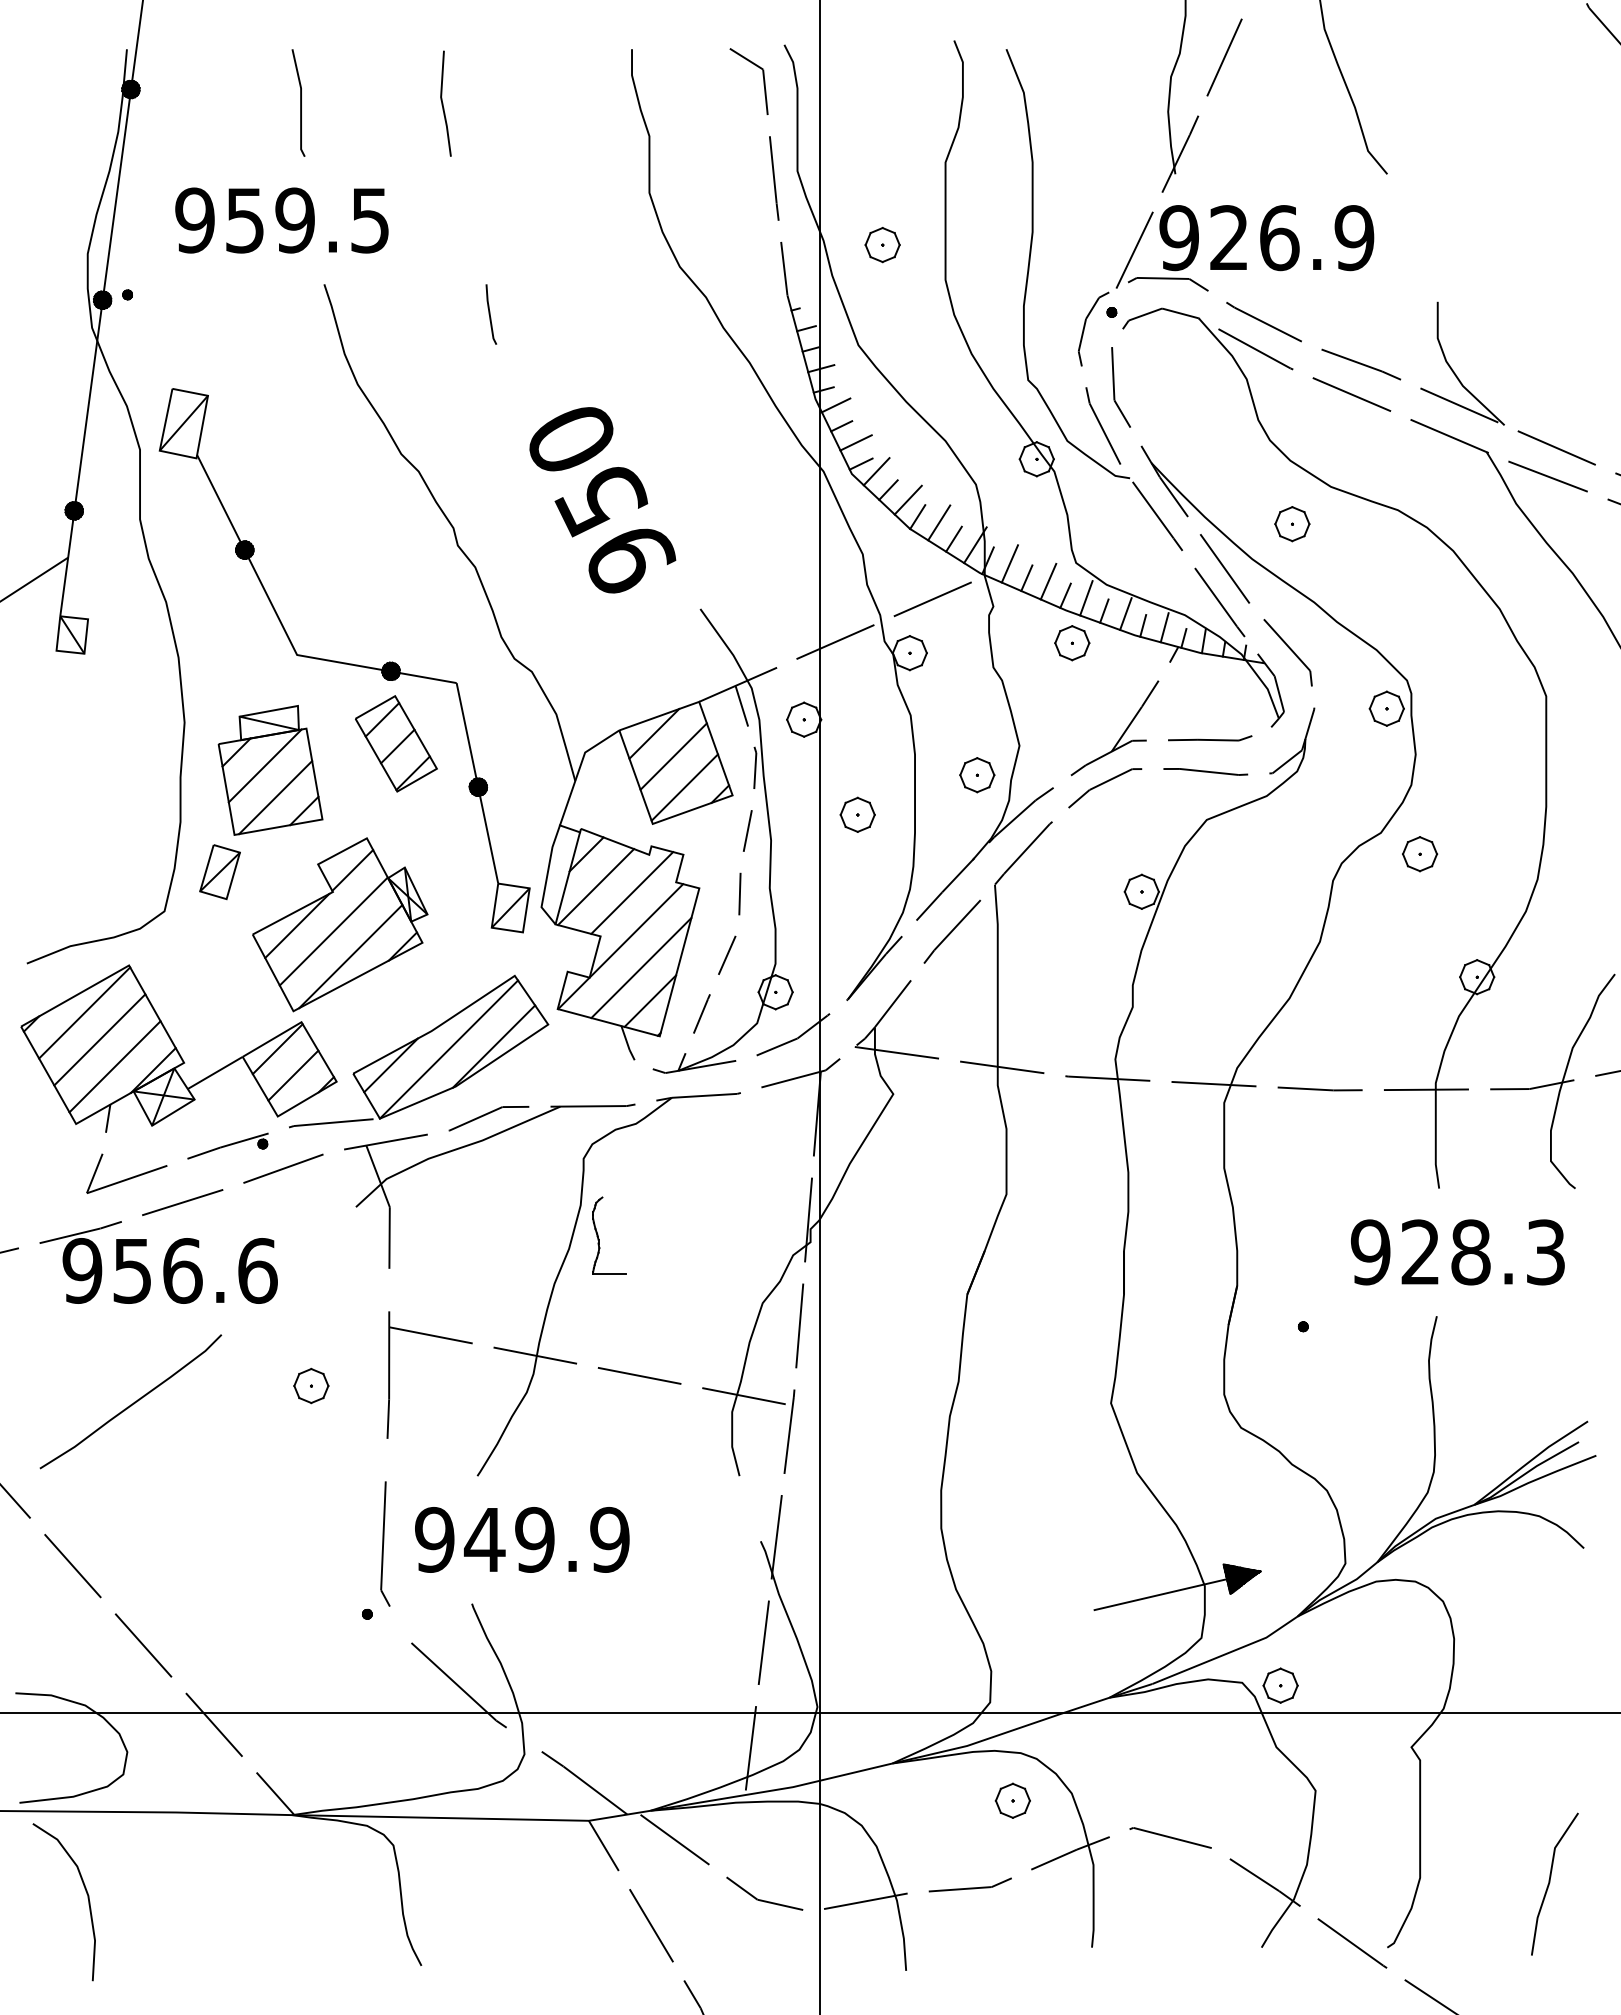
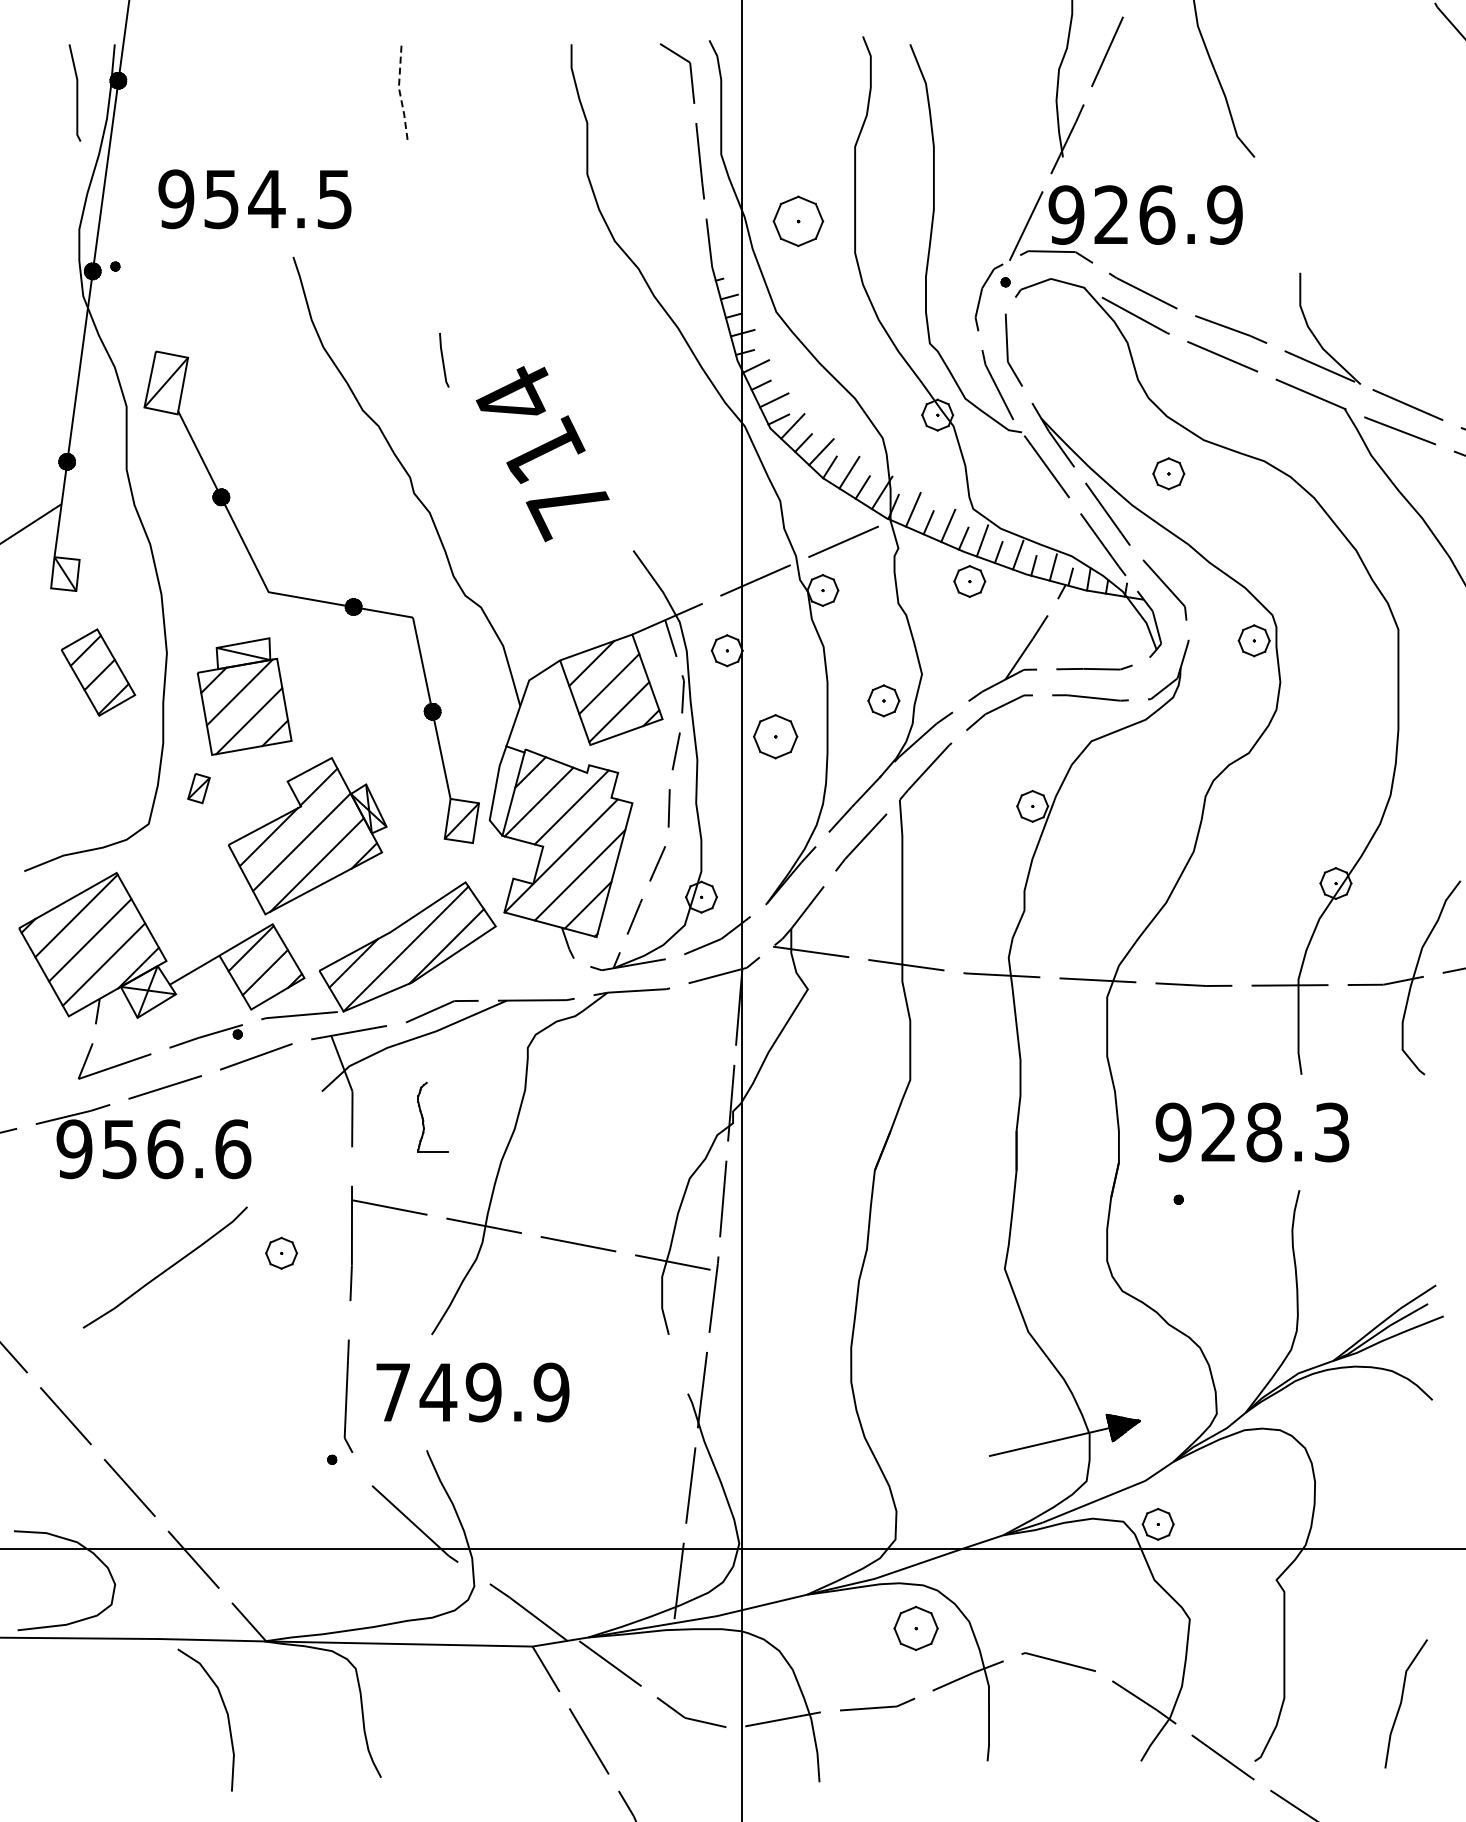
line: (300, 102) -> (76, 92), moved
line: (442, 103) -> (400, 93), solid -> dashed
text: (294, 220) -> (266, 199), 959.5 -> 954.5
part: (881, 245) -> (797, 221), size x1.6
line: (490, 314) -> (443, 360), moved
text: (600, 502) -> (543, 454), 950 -> 714
part: (396, 743) -> (98, 672), moved
part: (857, 814) -> (775, 736), size x1.4
part: (1419, 853) -> (1283, 771), removed
part: (219, 872) -> (198, 788), size x0.6
part: (599, 1239) -> (424, 1120), moved
text: (1457, 1252) -> (1252, 1132), moved
curve: (131, 1403) -> (165, 1269), moved
text: (434, 1539) -> (392, 1392), 949.9 -> 749.9
part: (1012, 1800) -> (915, 1628), size x1.4
curve: (85, 1892) -> (225, 1711), moved

